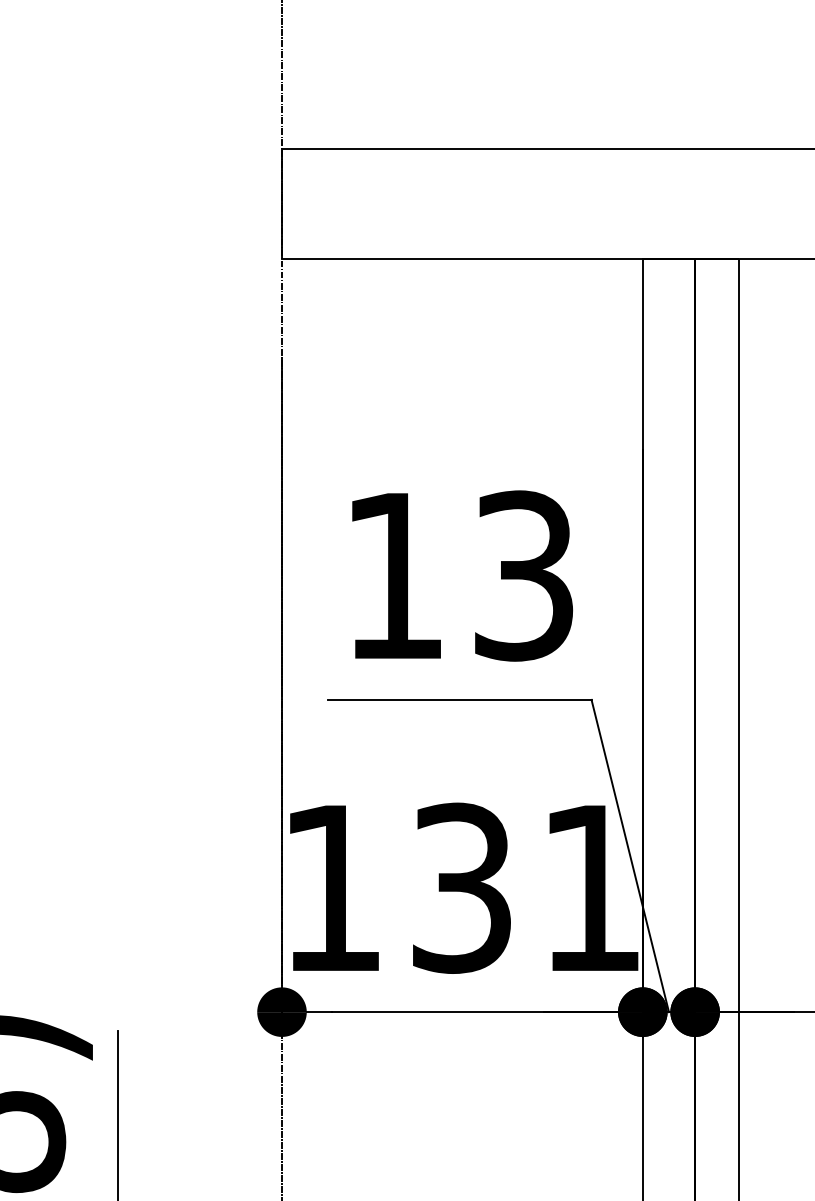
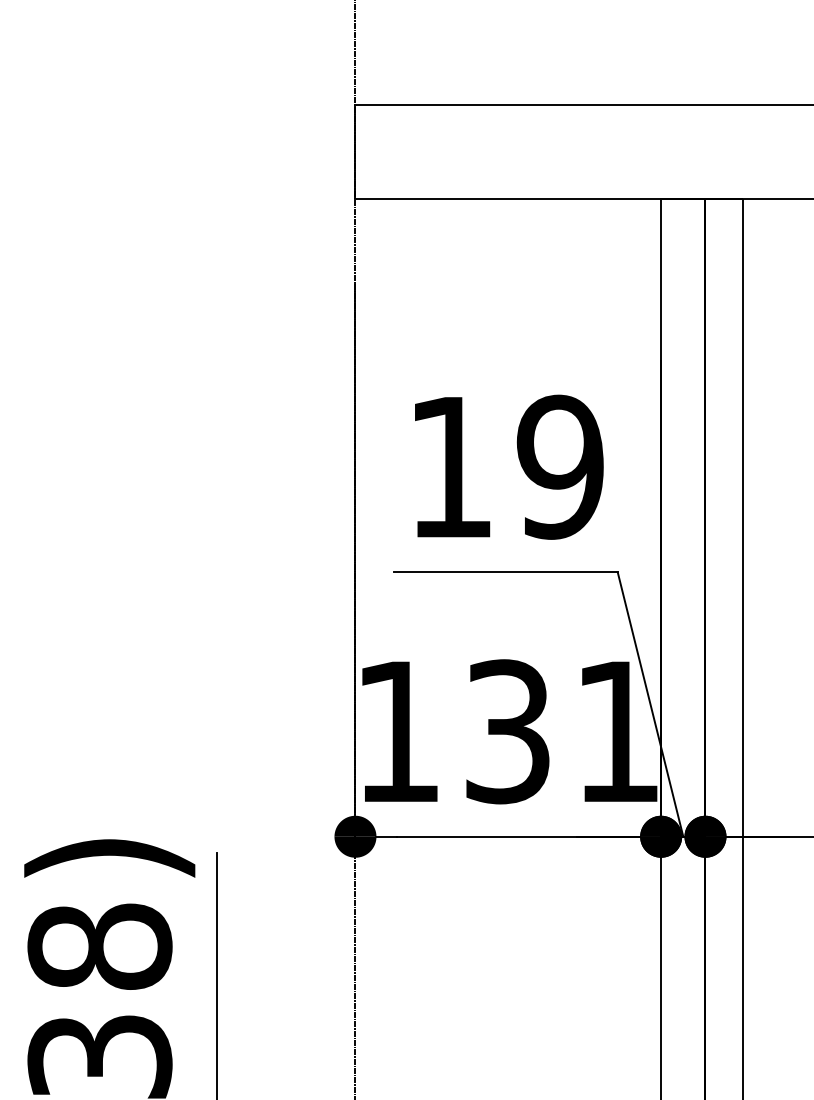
text: (522, 575) -> (559, 466), 13 -> 19

